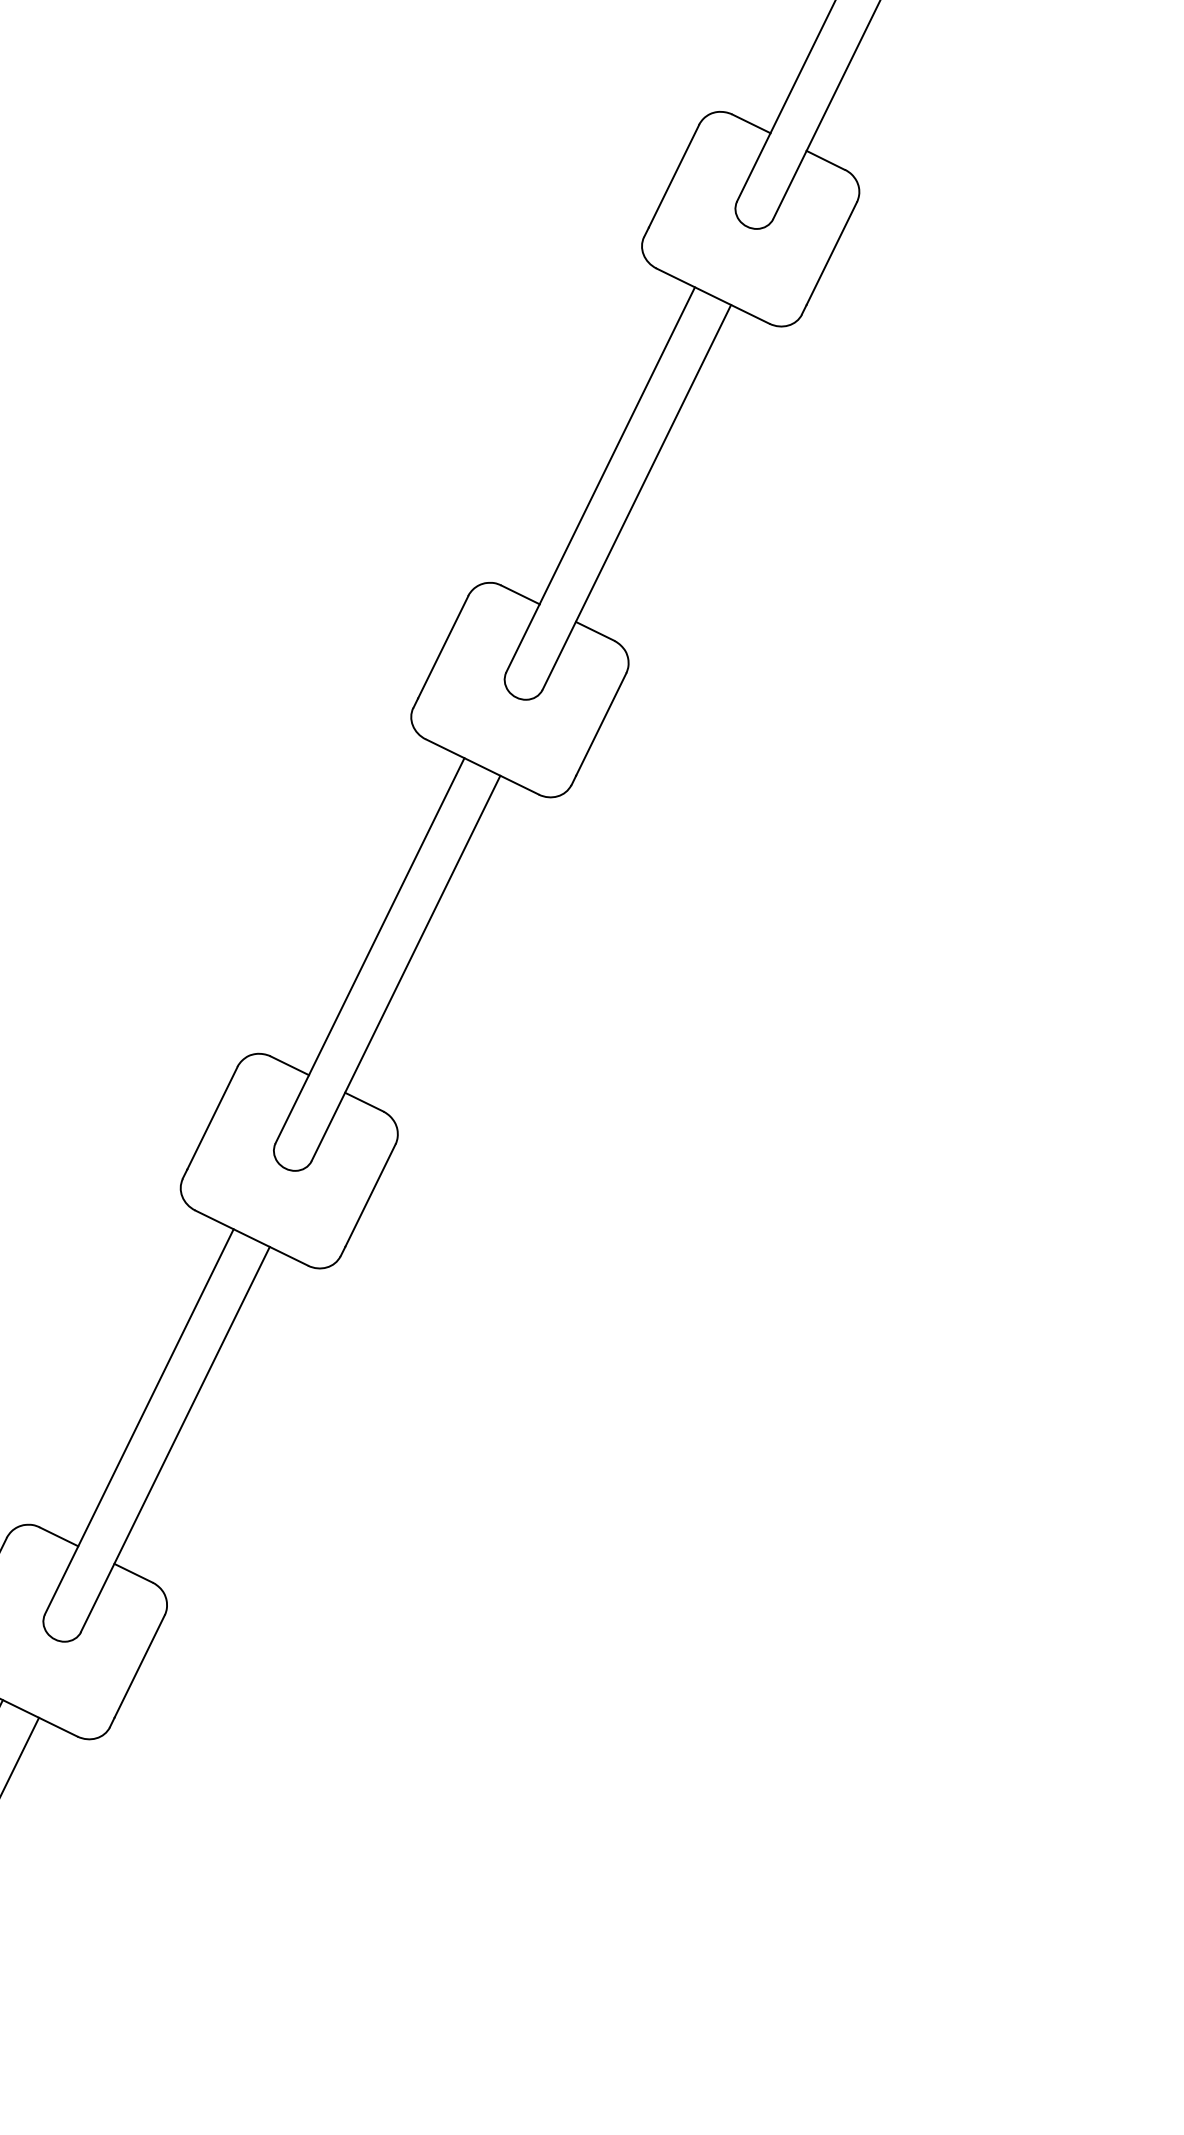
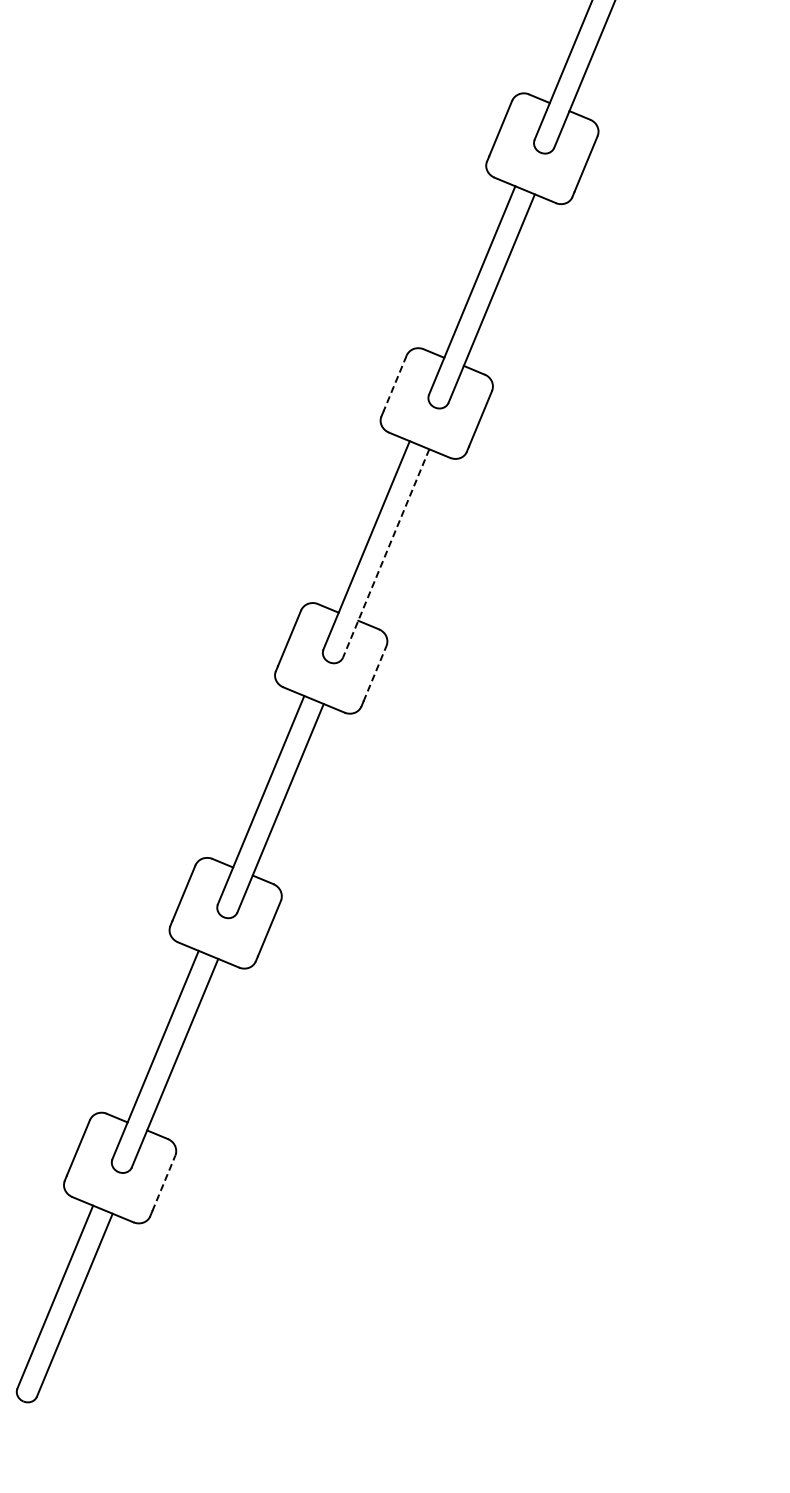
line: (672, 177) -> (394, 384), solid -> dashed
line: (637, 497) -> (386, 553), solid -> dashed
line: (602, 724) -> (375, 673), solid -> dashed
line: (140, 1666) -> (164, 1183), solid -> dashed

